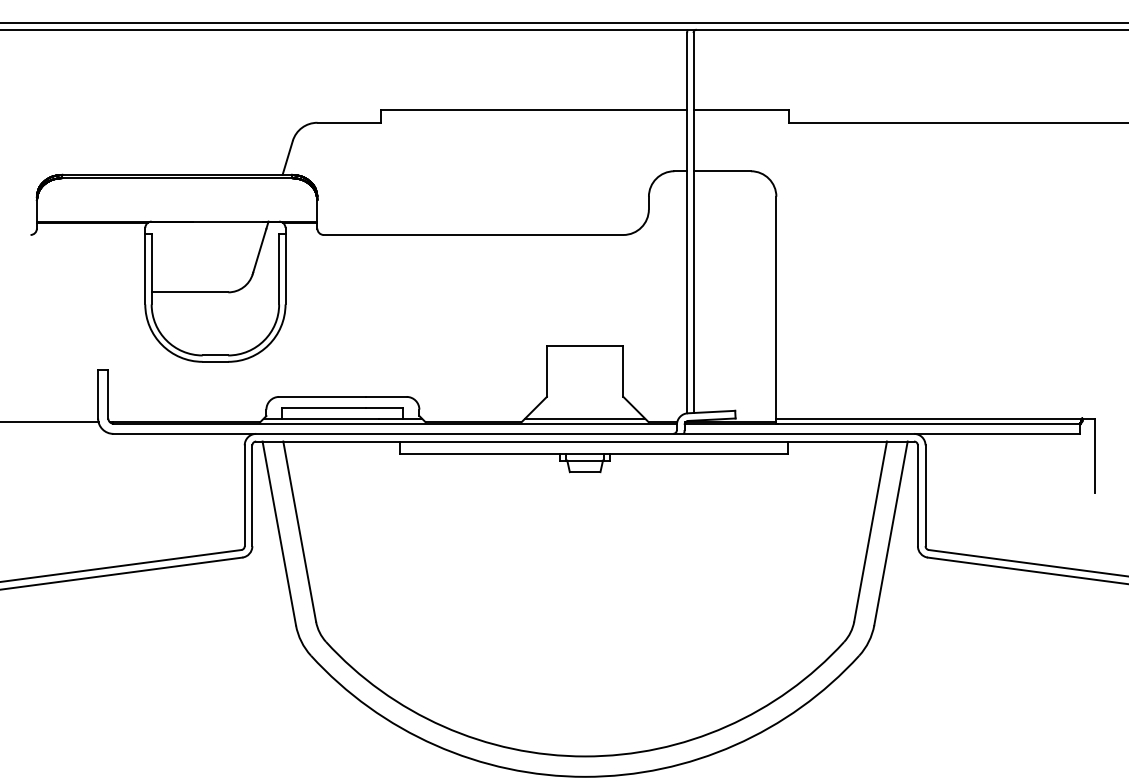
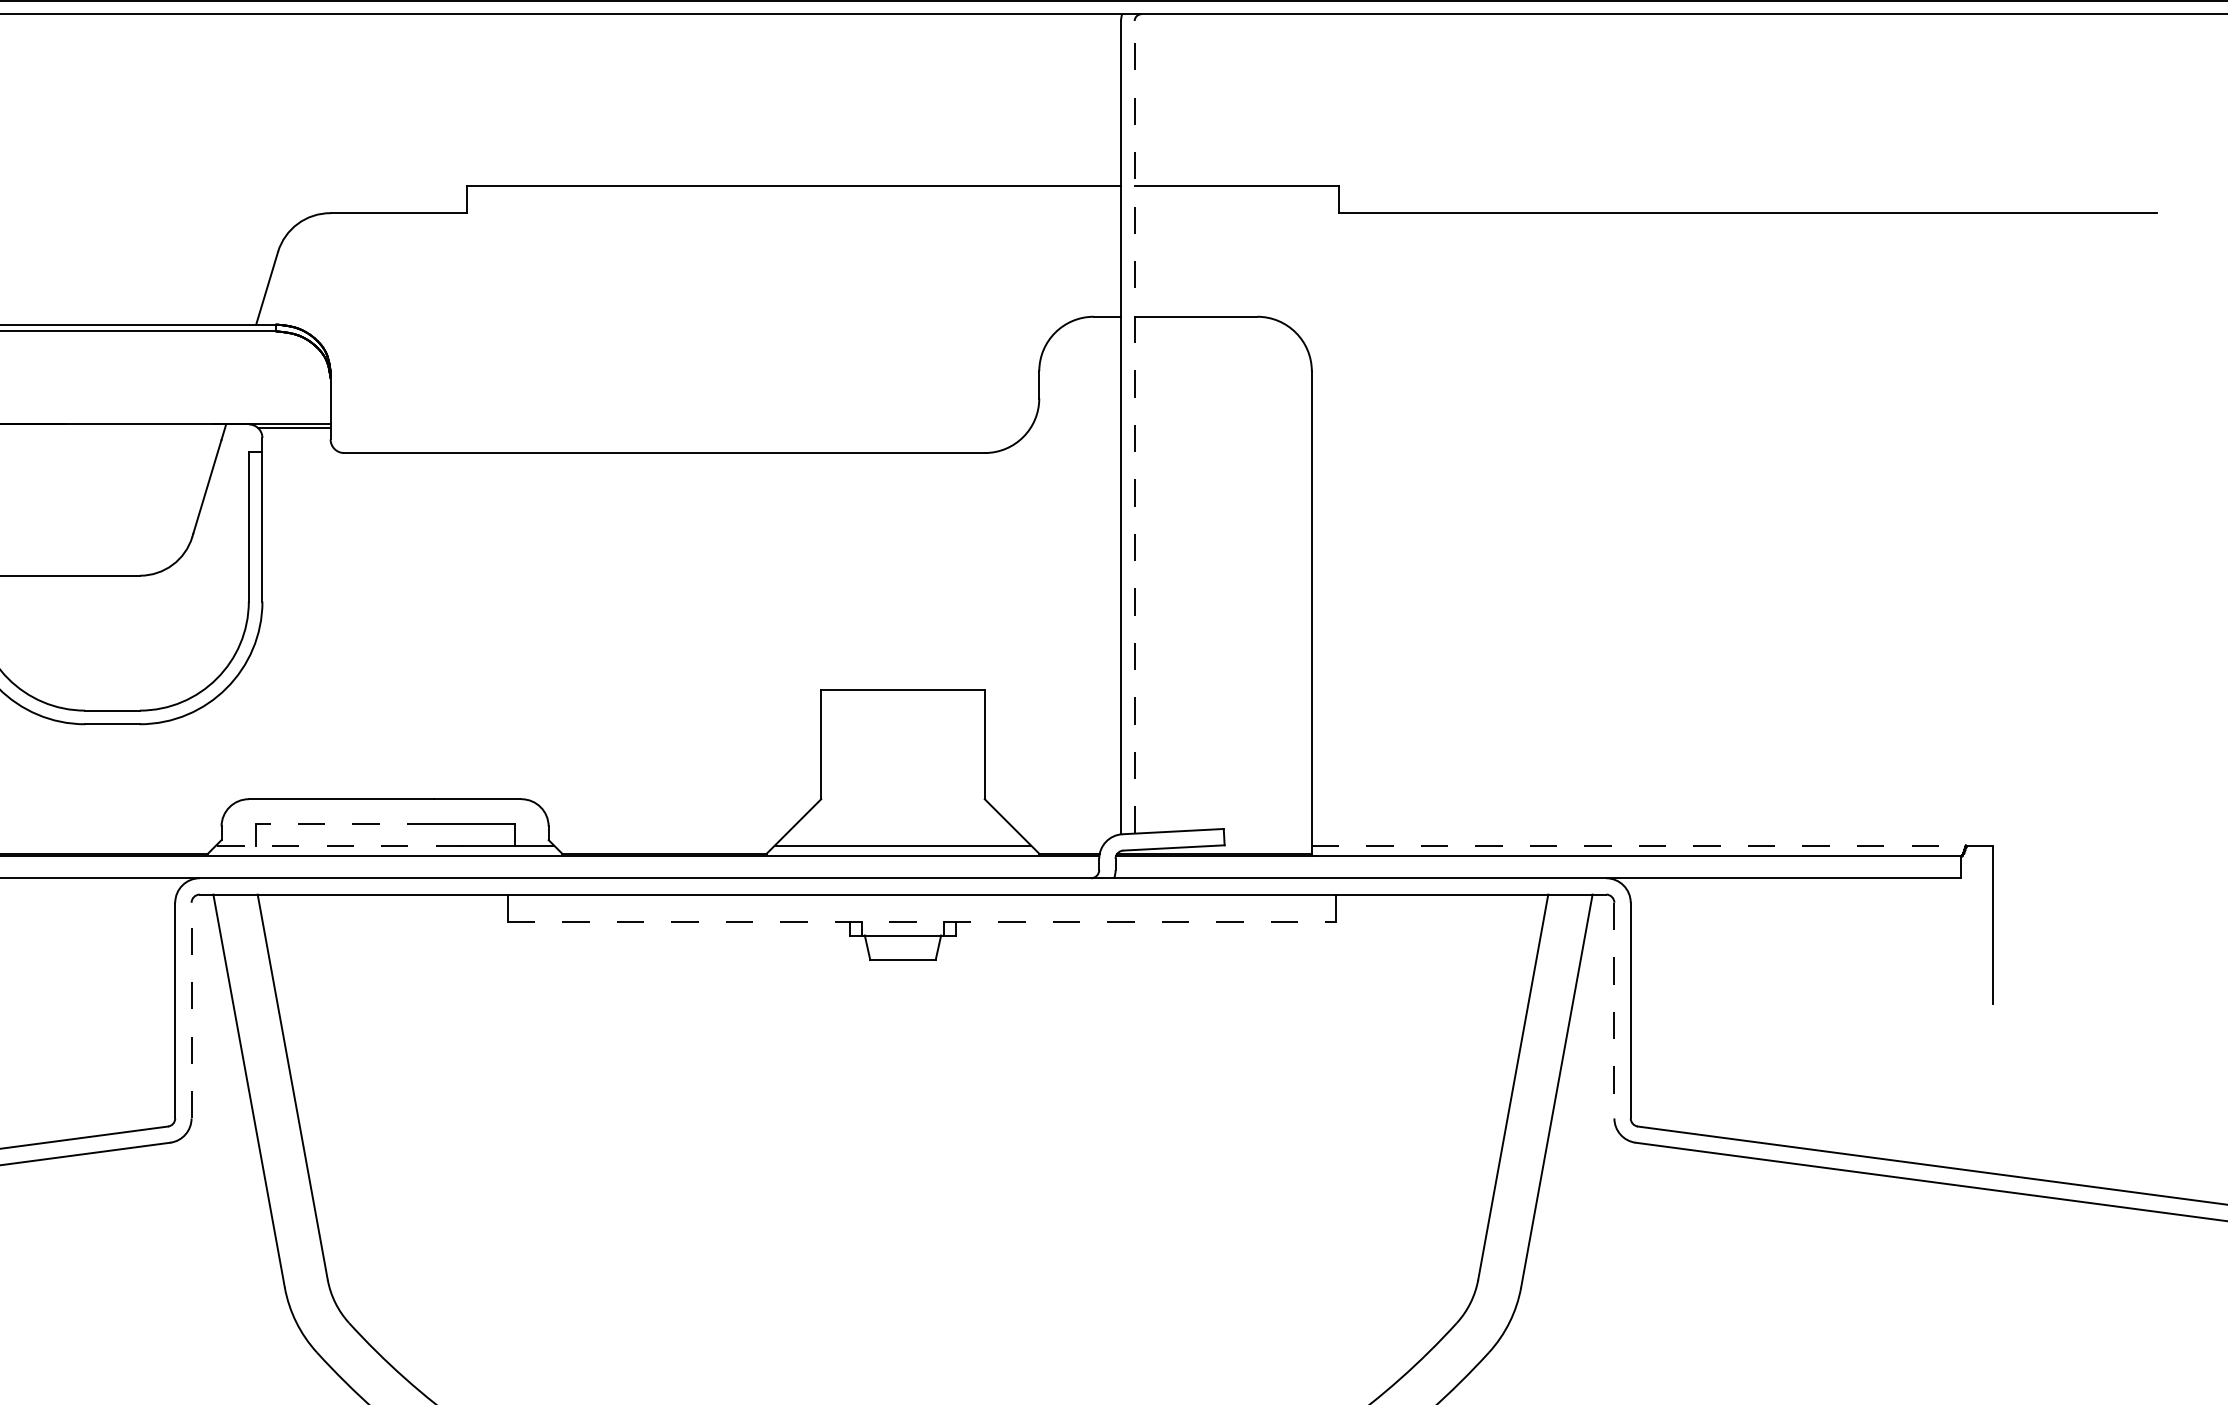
line: (693, 222) -> (1134, 426), solid -> dashed
line: (324, 408) -> (345, 823), solid -> dashed
line: (321, 418) -> (339, 845), solid -> dashed
line: (935, 418) -> (1652, 845), solid -> dashed
line: (594, 454) -> (922, 922), solid -> dashed
line: (252, 495) -> (191, 1009), solid -> dashed
line: (917, 496) -> (1613, 1012), solid -> dashed

